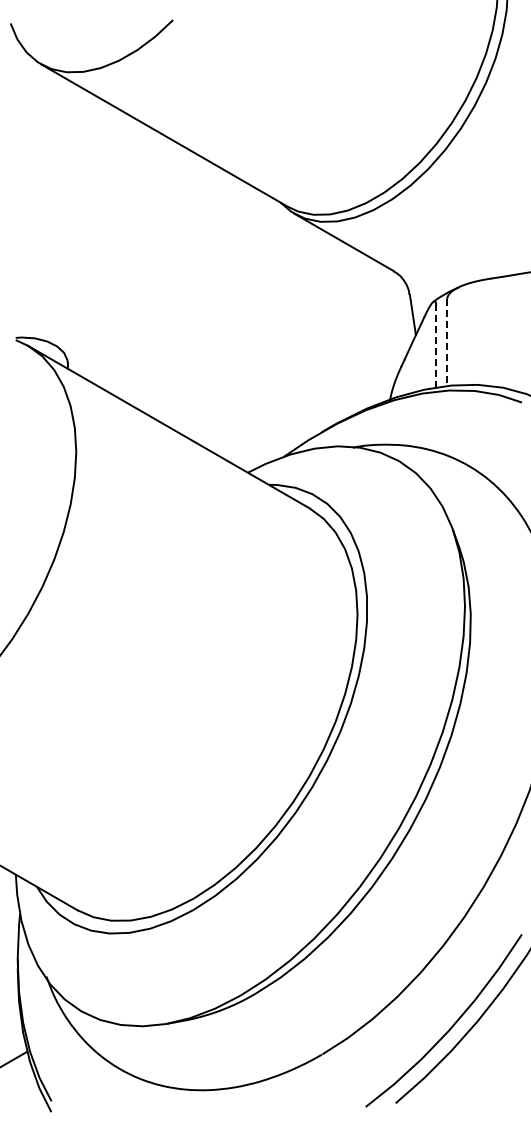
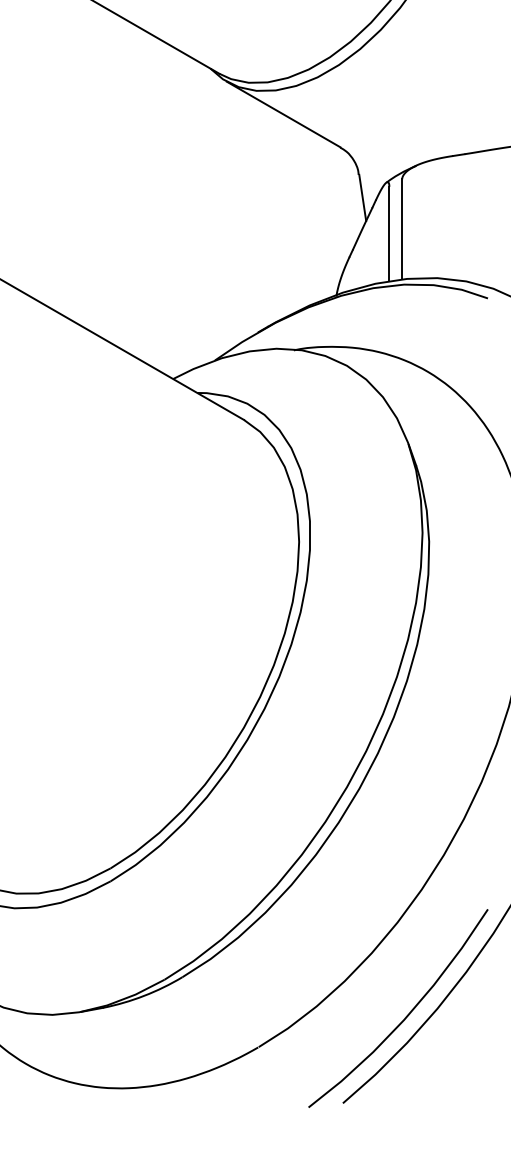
line: (447, 342) -> (402, 229), dashed -> solid
line: (436, 345) -> (389, 232), dashed -> solid

